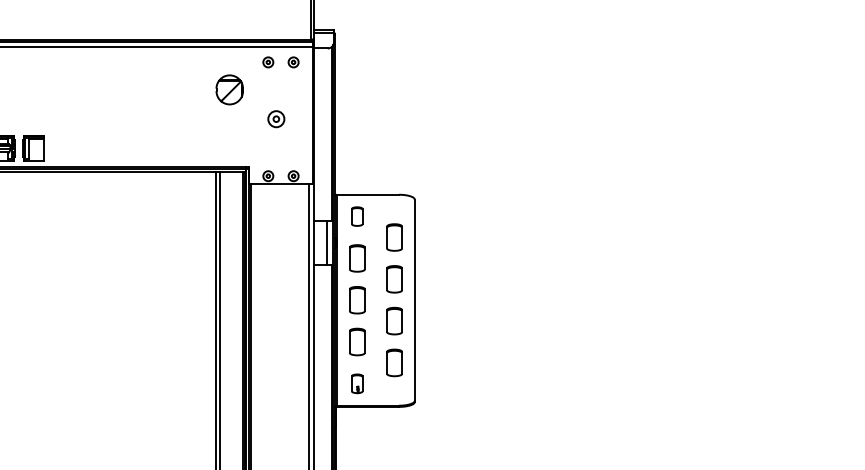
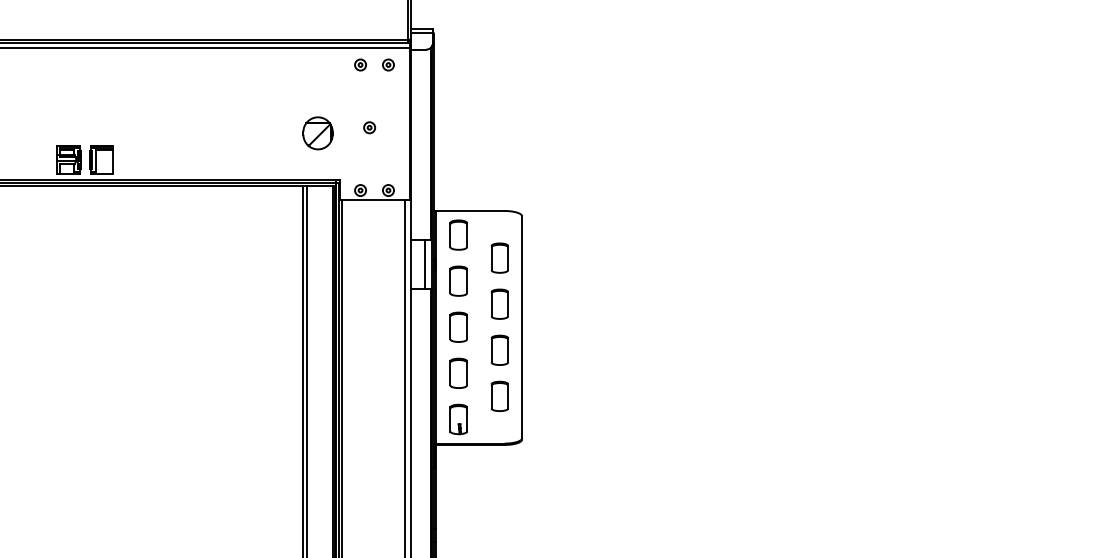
part: (229, 90) -> (317, 133), moved
part: (276, 119) -> (369, 127), size x0.62
part: (357, 216) -> (458, 234), size x1.43
part: (357, 383) -> (458, 419), size x1.43

